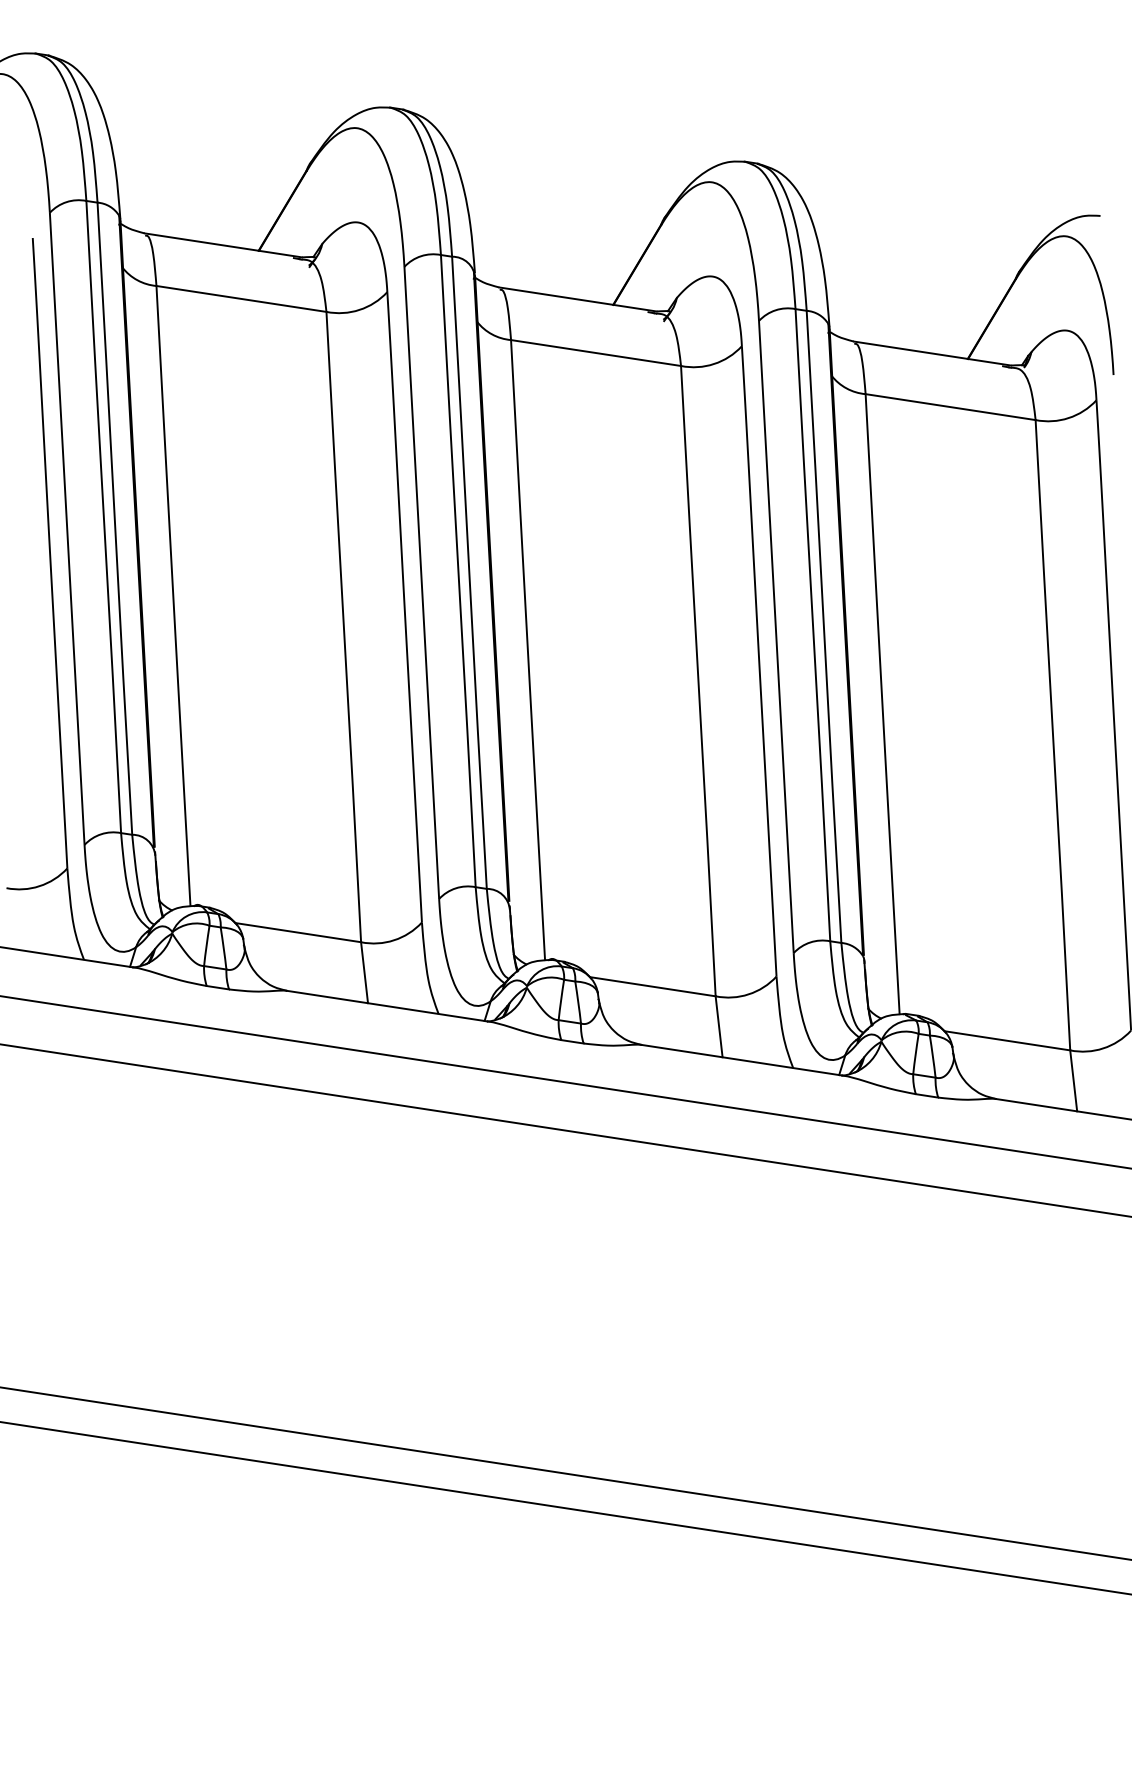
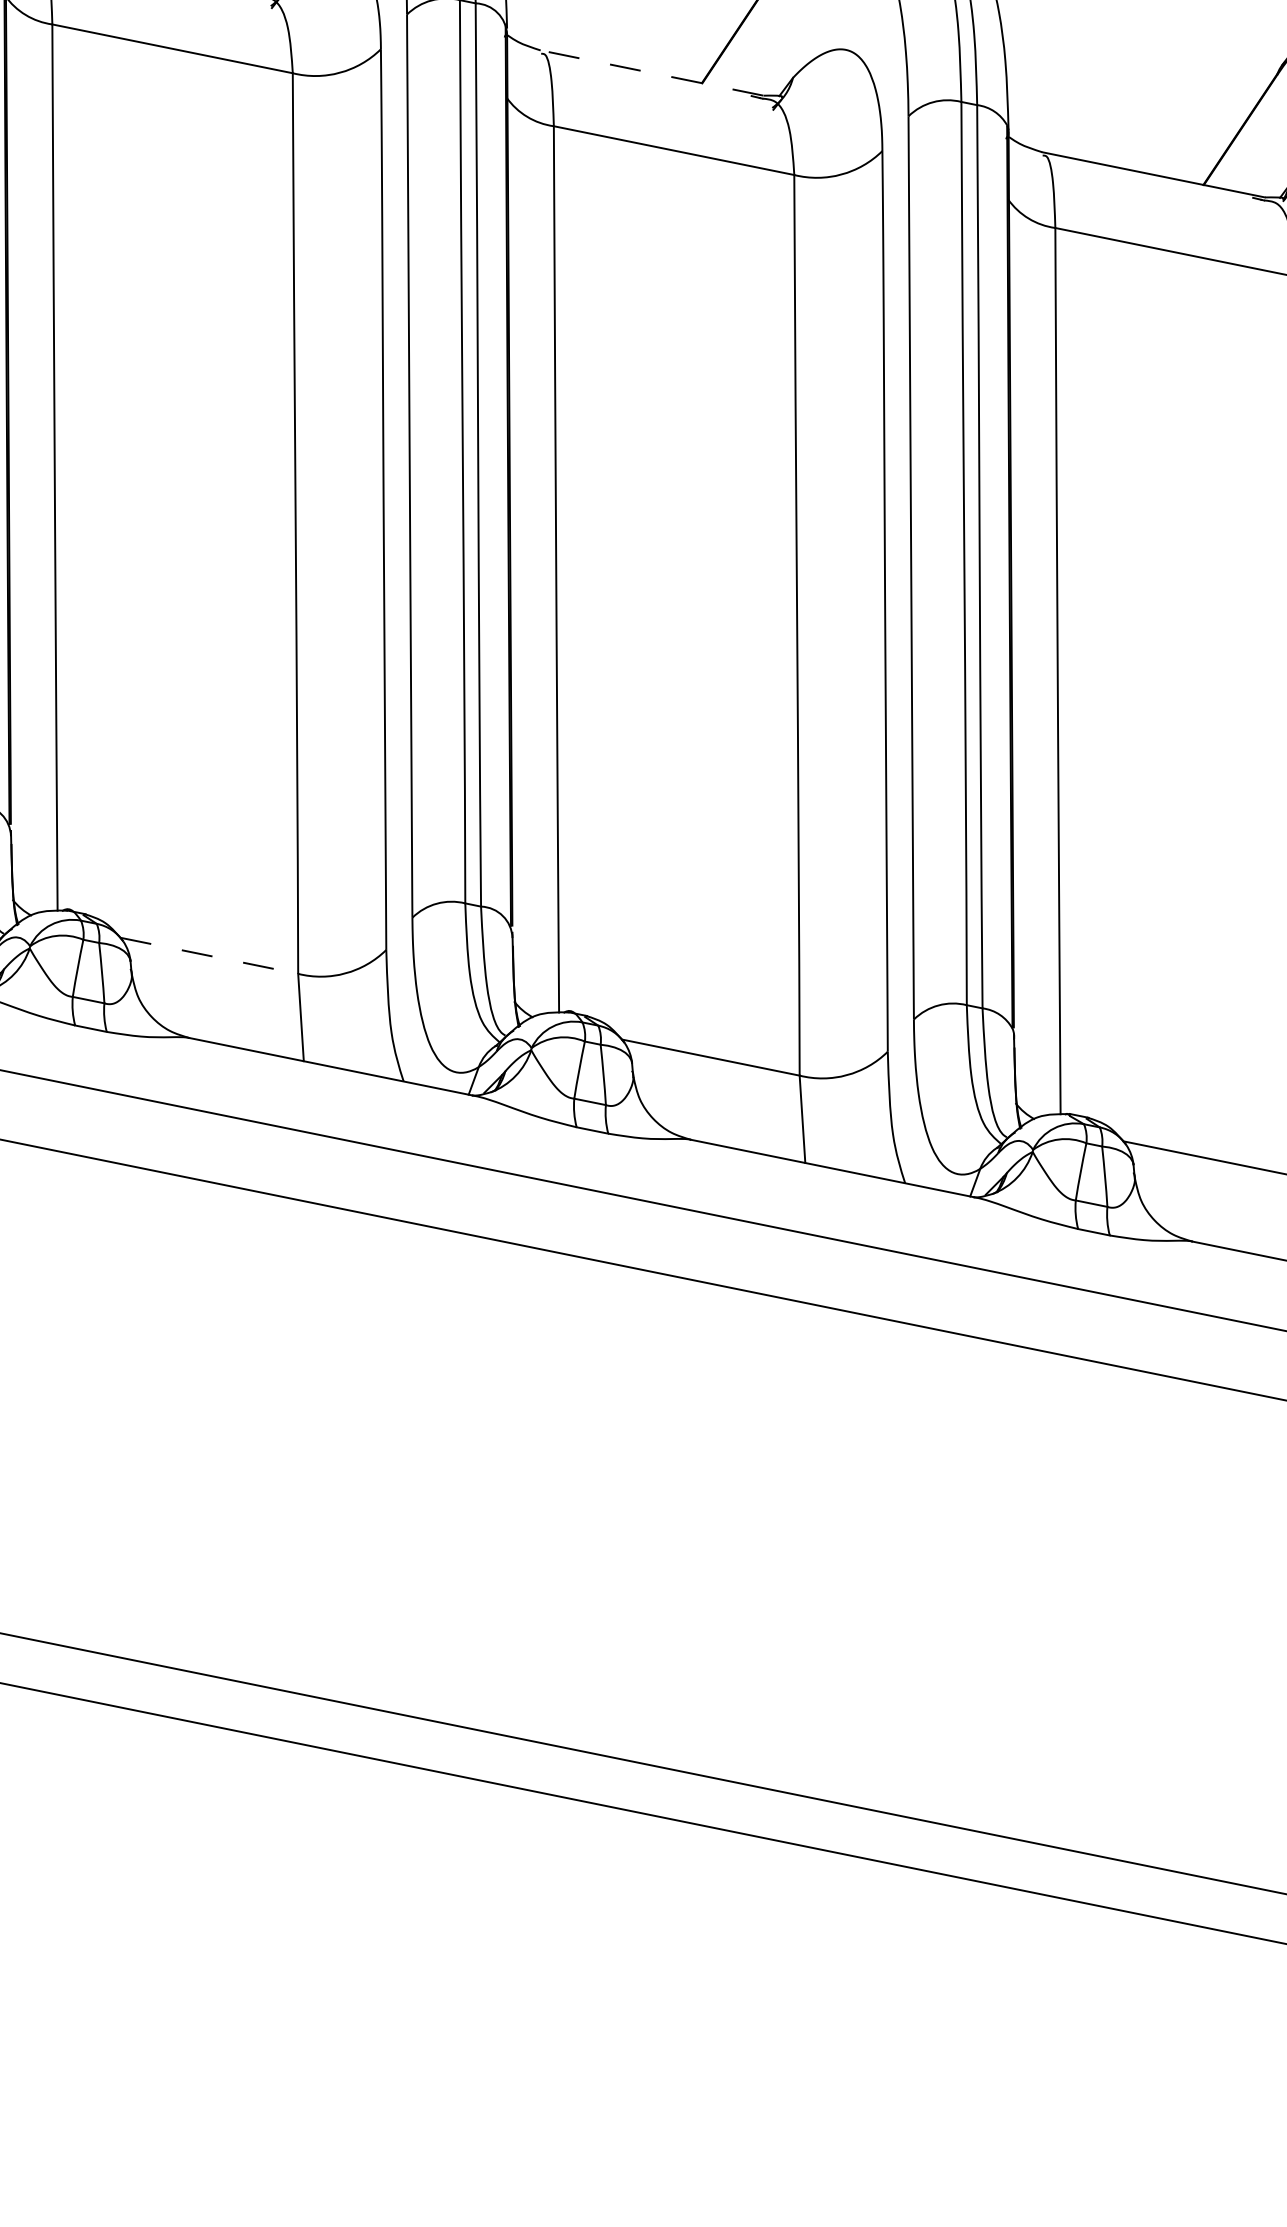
line: (577, 299) -> (651, 73), solid -> dashed
line: (298, 932) -> (209, 955), solid -> dashed

